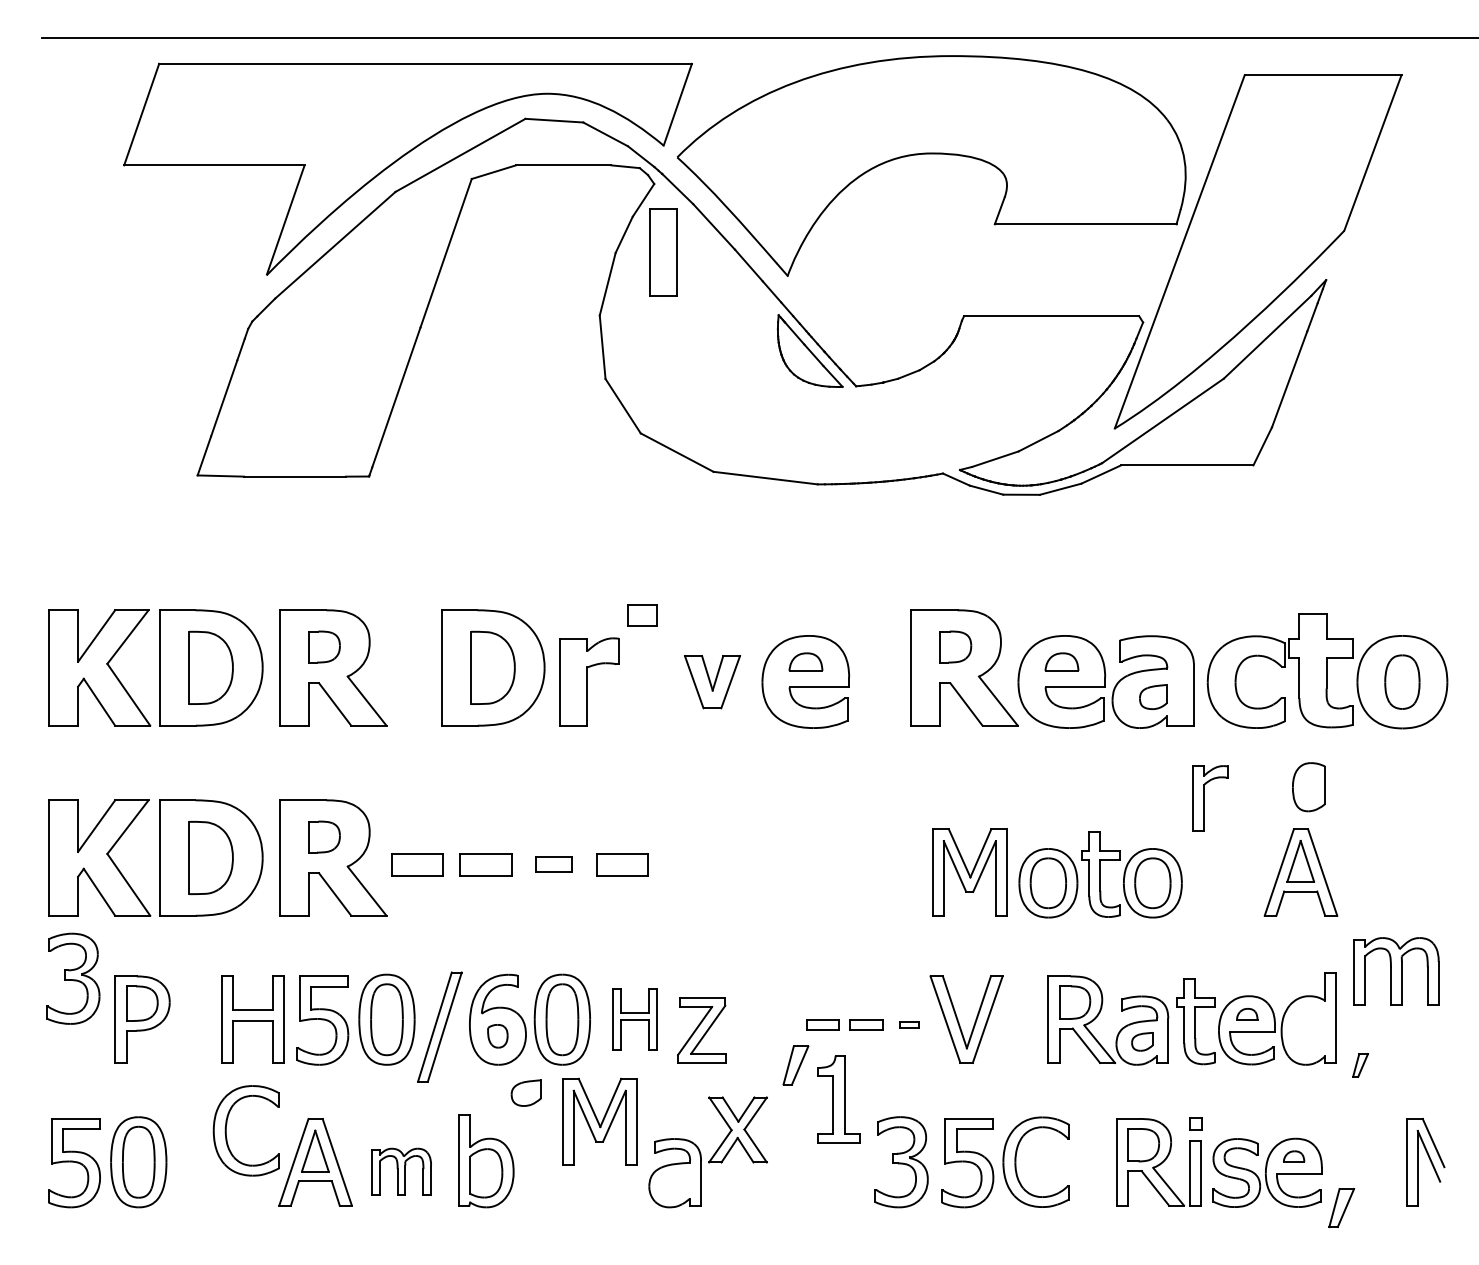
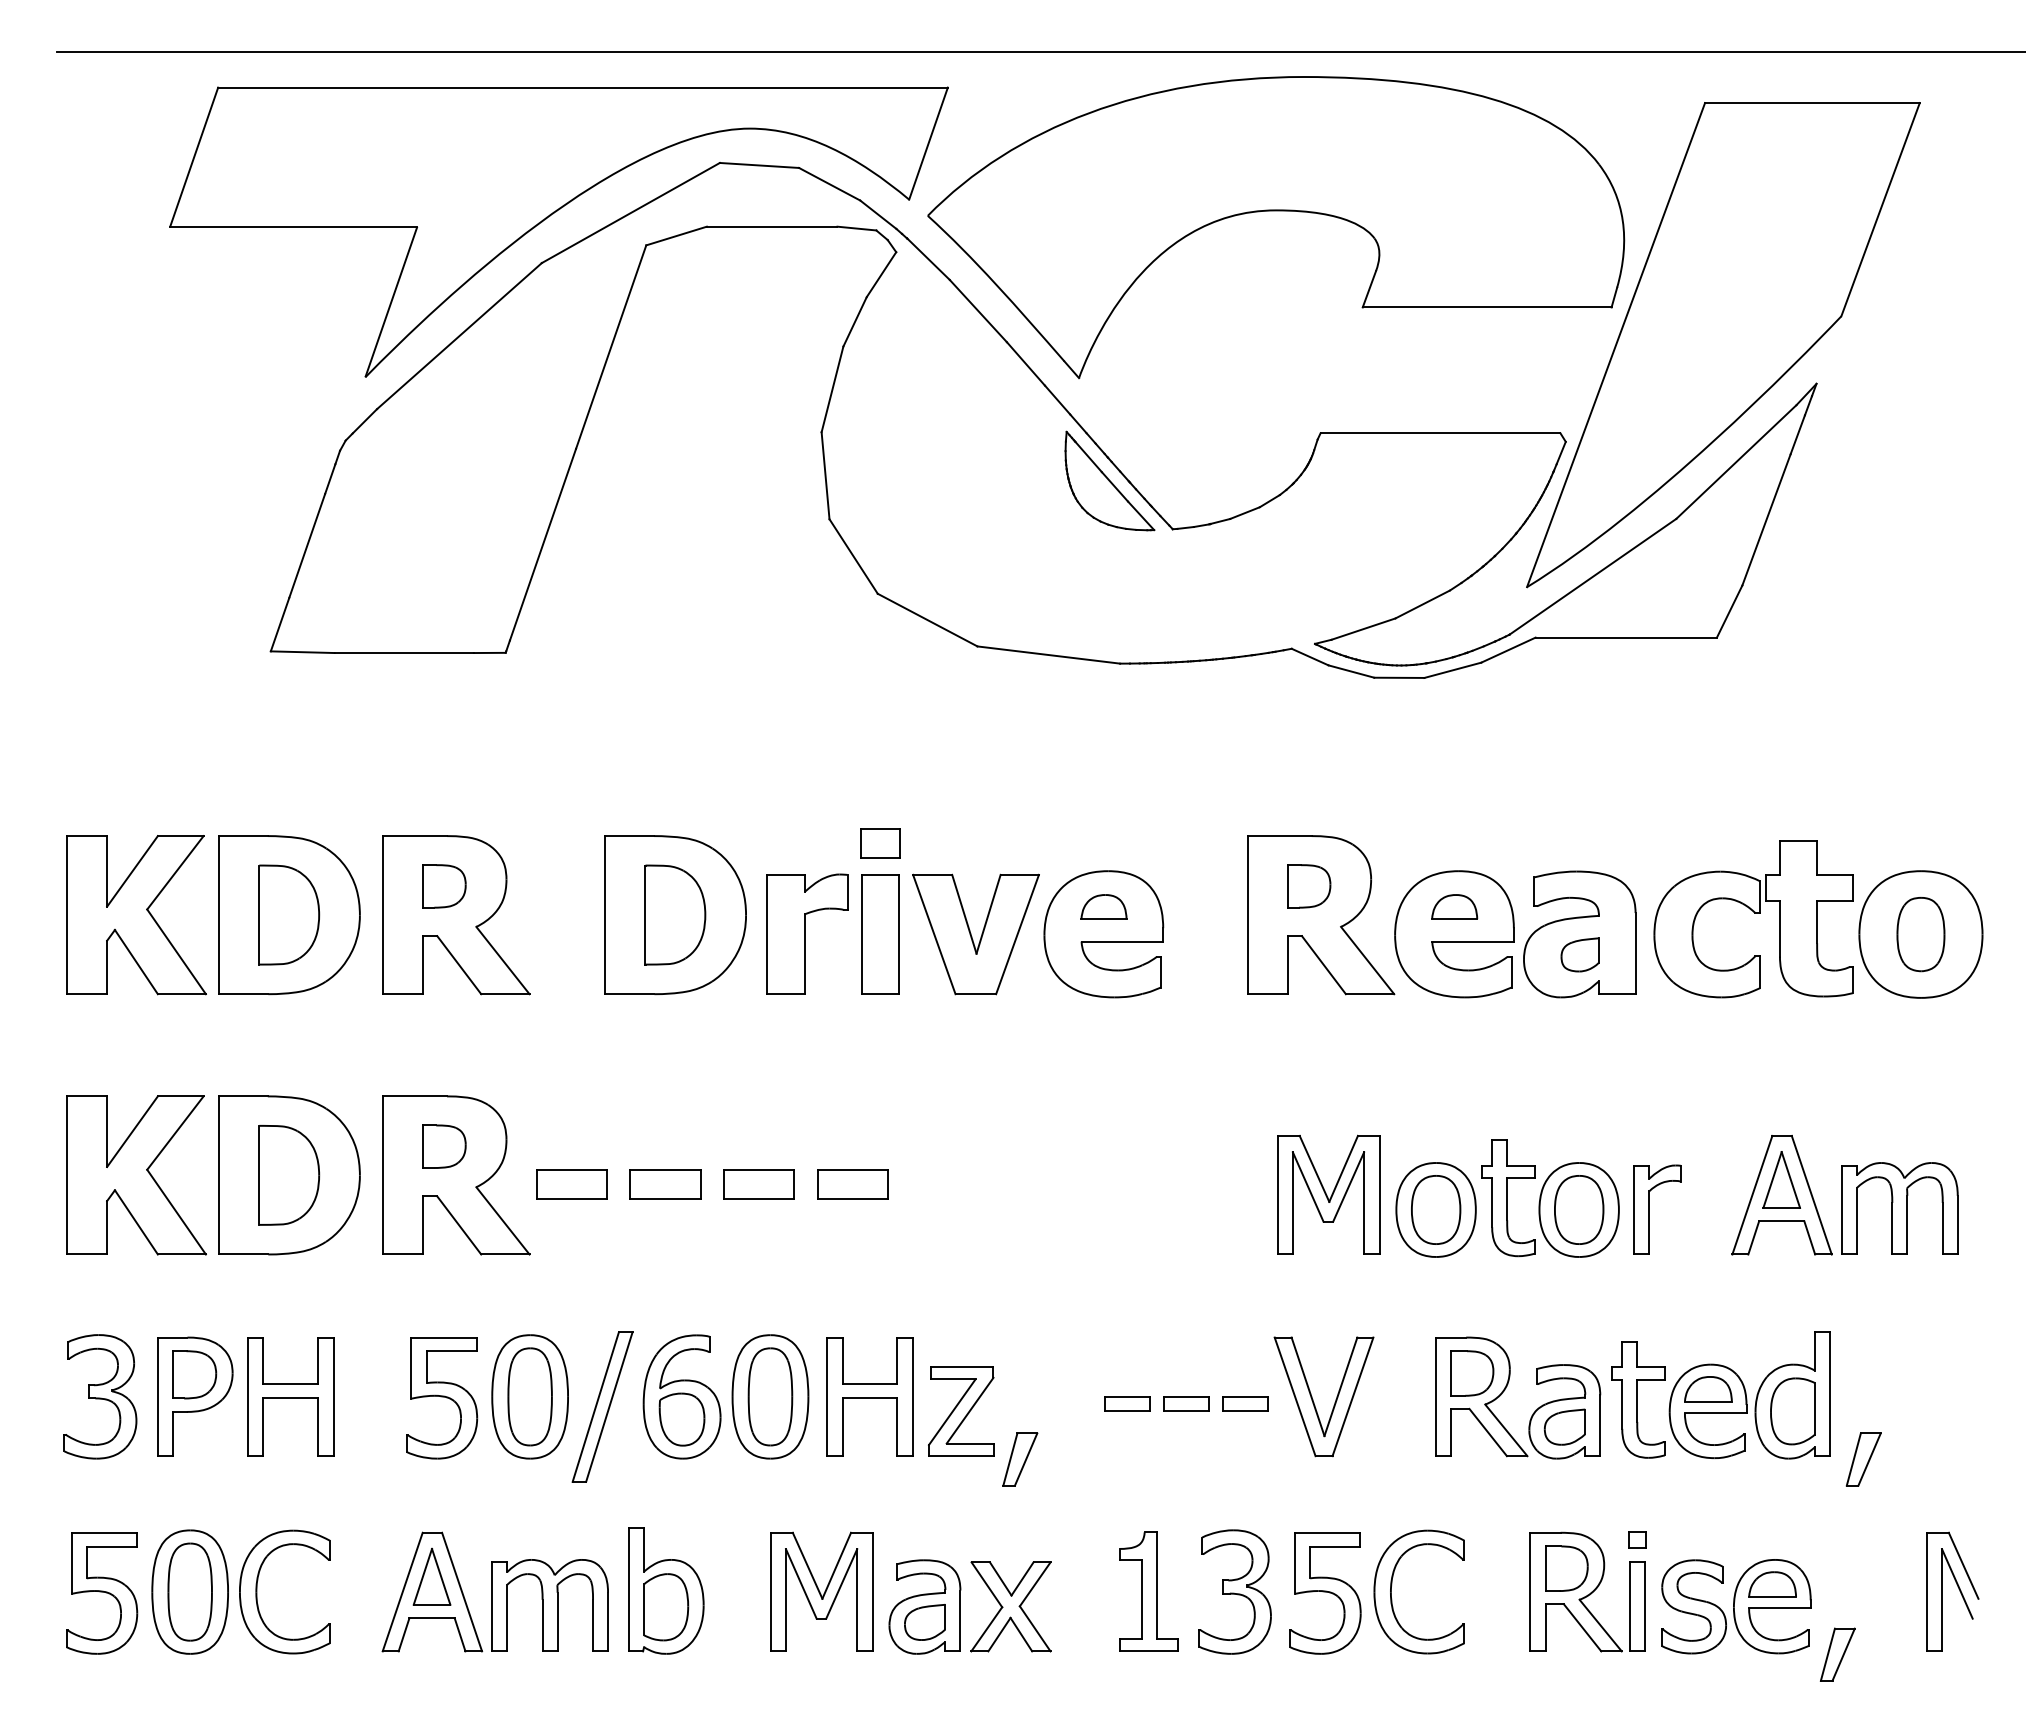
part: (663, 252) -> (880, 934), moved
part: (712, 682) -> (975, 934), size x1.67
part: (1308, 787) -> (1792, 1411), moved
part: (1204, 798) -> (1649, 1209), moved
part: (553, 864) -> (758, 1184), size x1.43
part: (1396, 971) -> (1899, 1208), moved
part: (73, 978) -> (100, 1396), moved
part: (1247, 1014) -> (1708, 1389), size x1.67
part: (252, 1019) -> (290, 1396), moved
part: (634, 1019) -> (869, 1396), size x1.43
part: (909, 1024) -> (1245, 1403), size x1.67
part: (497, 1036) -> (681, 1419), size x1.67
part: (1142, 1041) -> (1564, 1426), size x1.43
part: (796, 1065) -> (1020, 1459), moved
part: (1360, 1065) -> (1863, 1459), size x1.67
part: (525, 1093) -> (924, 1622), moved
part: (838, 1099) -> (1148, 1591), moved
part: (599, 1121) -> (821, 1591), moved
part: (737, 1129) -> (1010, 1606), moved
part: (226, 1130) -> (257, 1591), moved
part: (1294, 1156) -> (1772, 1584), size x1.67
part: (401, 1172) -> (549, 1605), size x1.43

